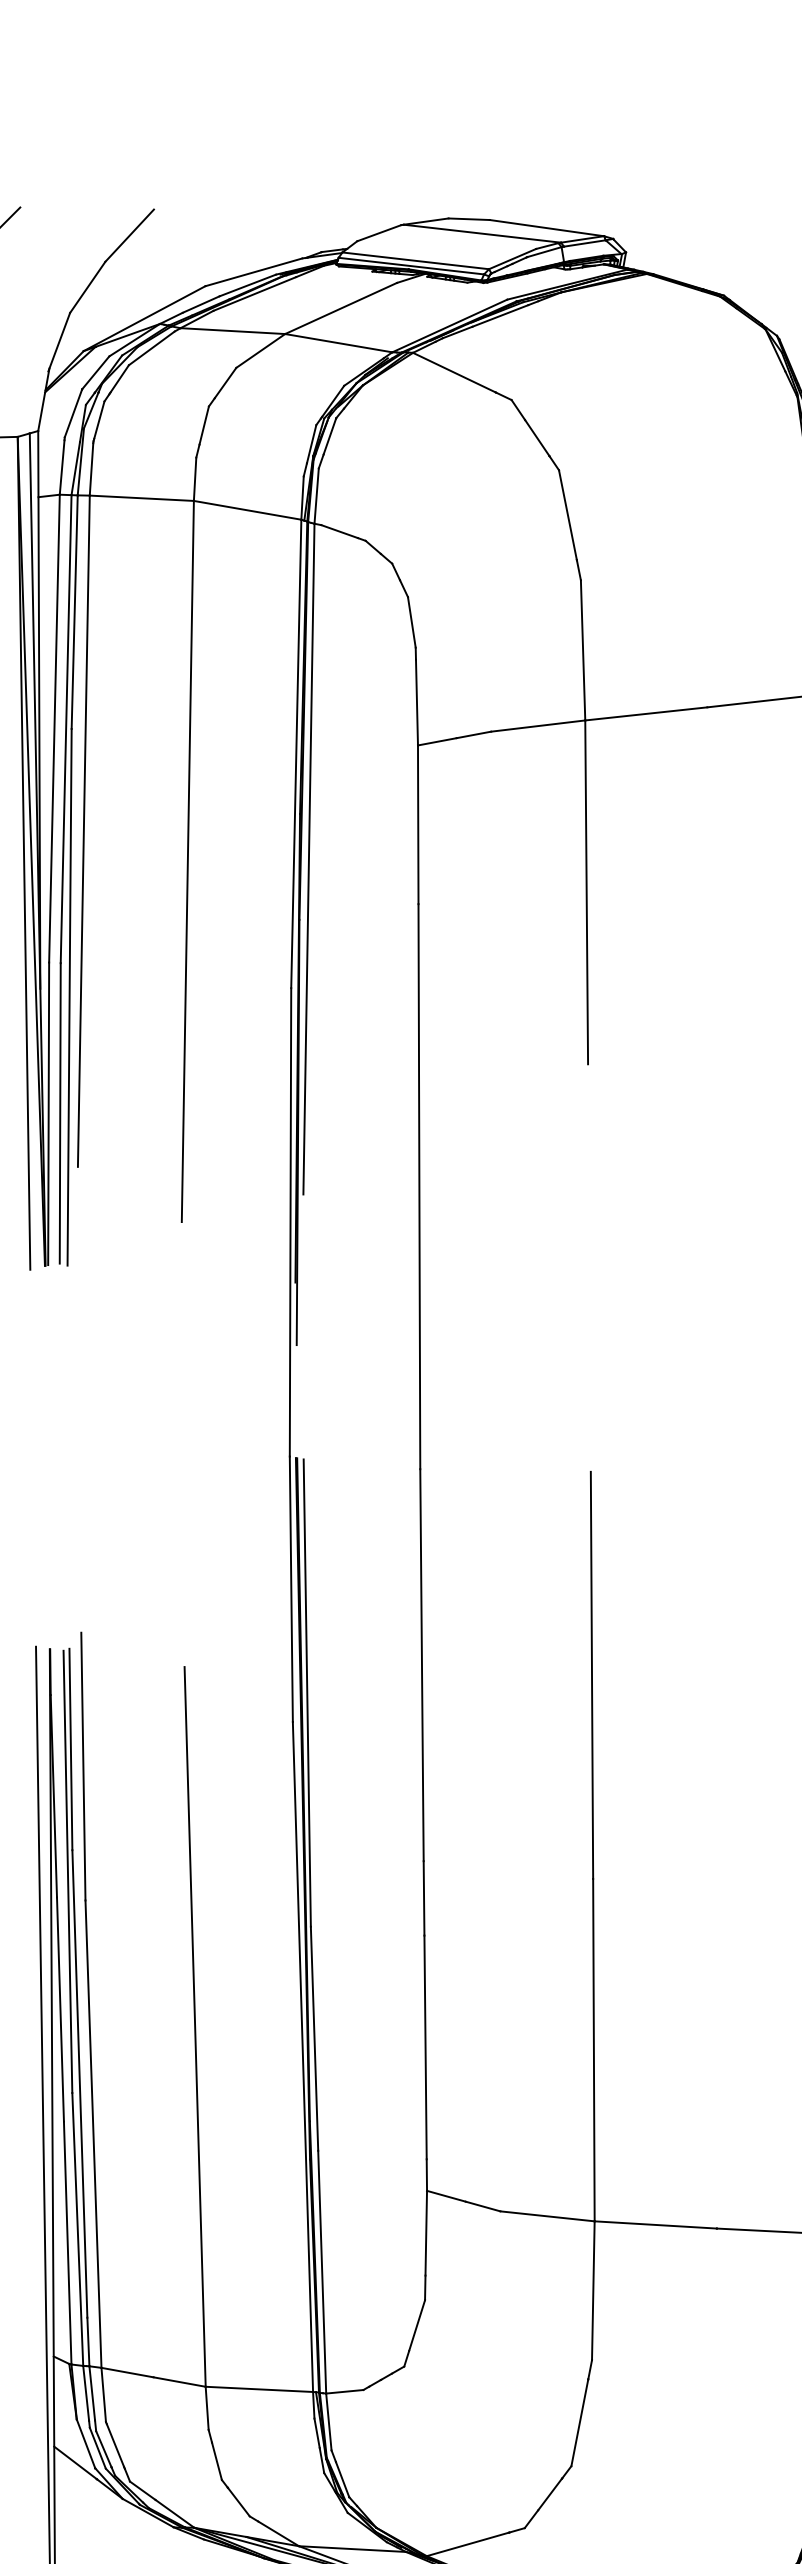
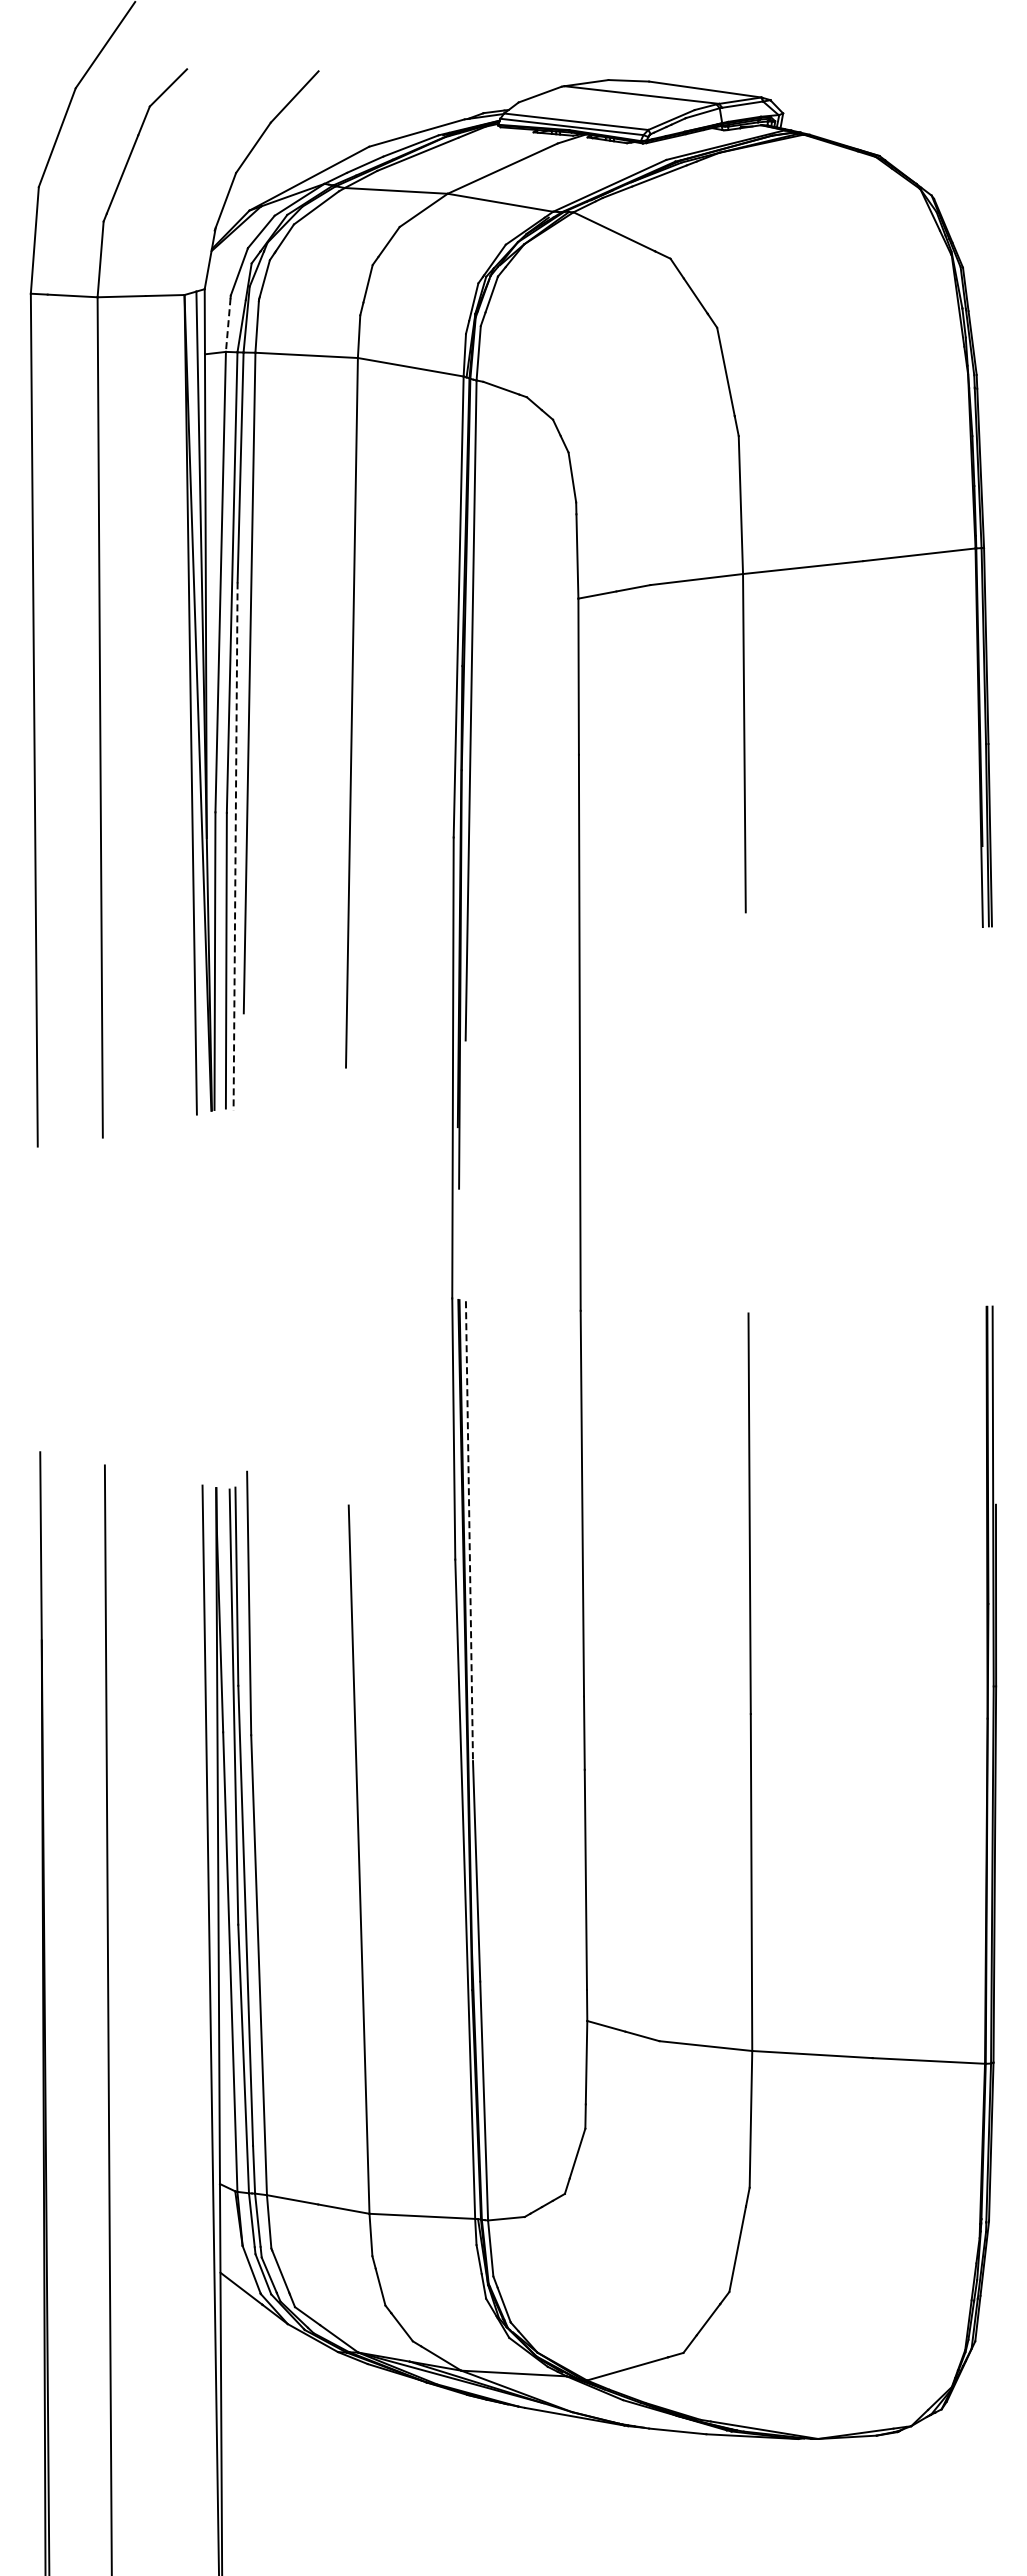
line: (62, 467) -> (228, 325), solid -> dashed
line: (69, 997) -> (235, 846), solid -> dashed
line: (307, 1693) -> (469, 1531), solid -> dashed

